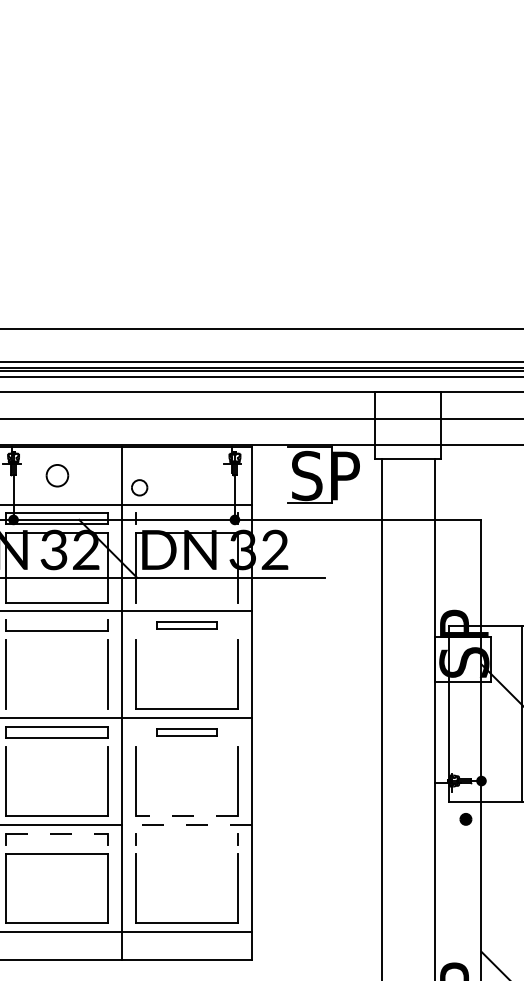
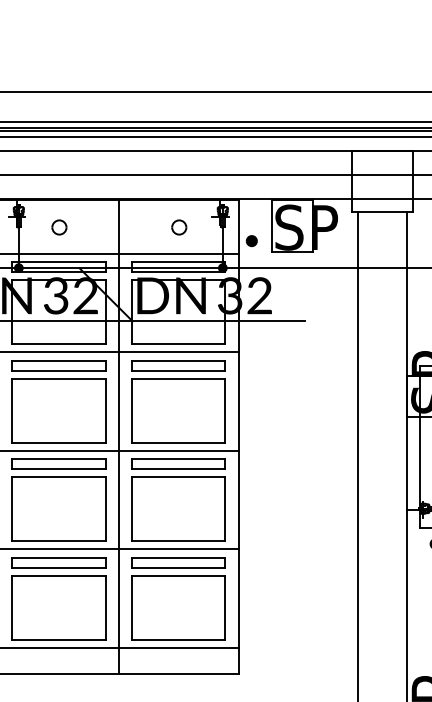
line: (287, 474) -> (271, 226), added
part: (57, 475) -> (59, 227), size x0.71
part: (139, 487) -> (179, 227), moved
part: (266, 490) -> (251, 241), added
line: (186, 513) -> (178, 262), added
line: (186, 524) -> (178, 272), added
line: (186, 602) -> (178, 344), added
line: (56, 620) -> (58, 360), added
part: (186, 625) -> (178, 365), size x1.67
line: (56, 640) -> (58, 379), added
line: (186, 640) -> (178, 379), added
line: (56, 709) -> (58, 442), added
part: (186, 732) -> (178, 464), size x1.67
line: (56, 746) -> (58, 476), added
line: (186, 746) -> (178, 476), added
line: (187, 816) -> (179, 541), dashed -> solid
line: (186, 825) -> (178, 549), dashed -> solid
line: (57, 834) -> (59, 557), dashed -> solid
line: (186, 834) -> (178, 557), added
line: (56, 845) -> (58, 568), added
line: (186, 845) -> (178, 568), added
line: (186, 853) -> (178, 575), added

